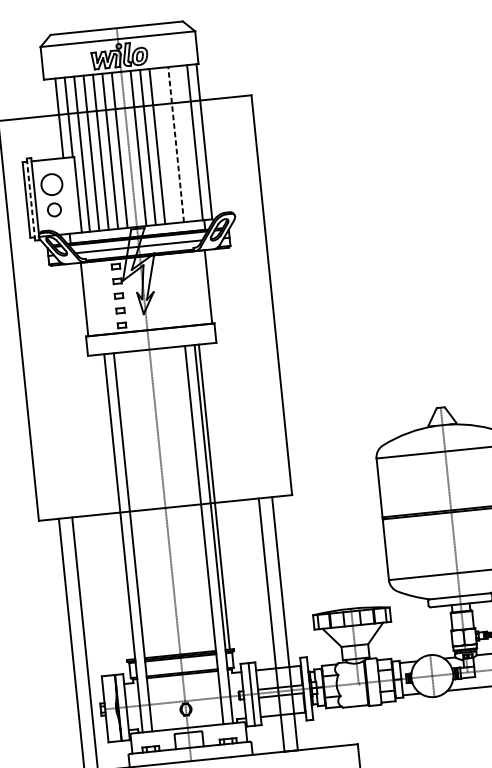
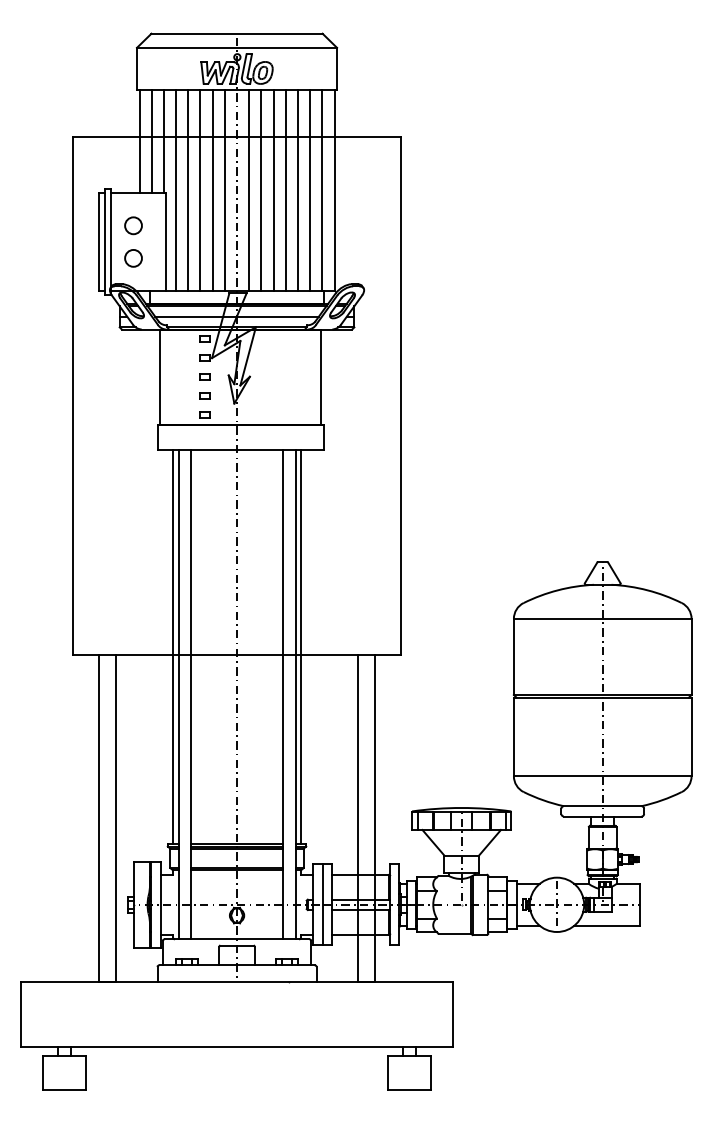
line: (49, 119) -> (139, 141), added
line: (185, 143) -> (310, 190), added
line: (175, 144) -> (297, 190), dashed -> solid
line: (166, 145) -> (285, 190), added
circle: (51, 184) -> (133, 225), size x0.62
line: (30, 199) -> (104, 241), dashed -> solid
line: (115, 506) -> (173, 646), added

